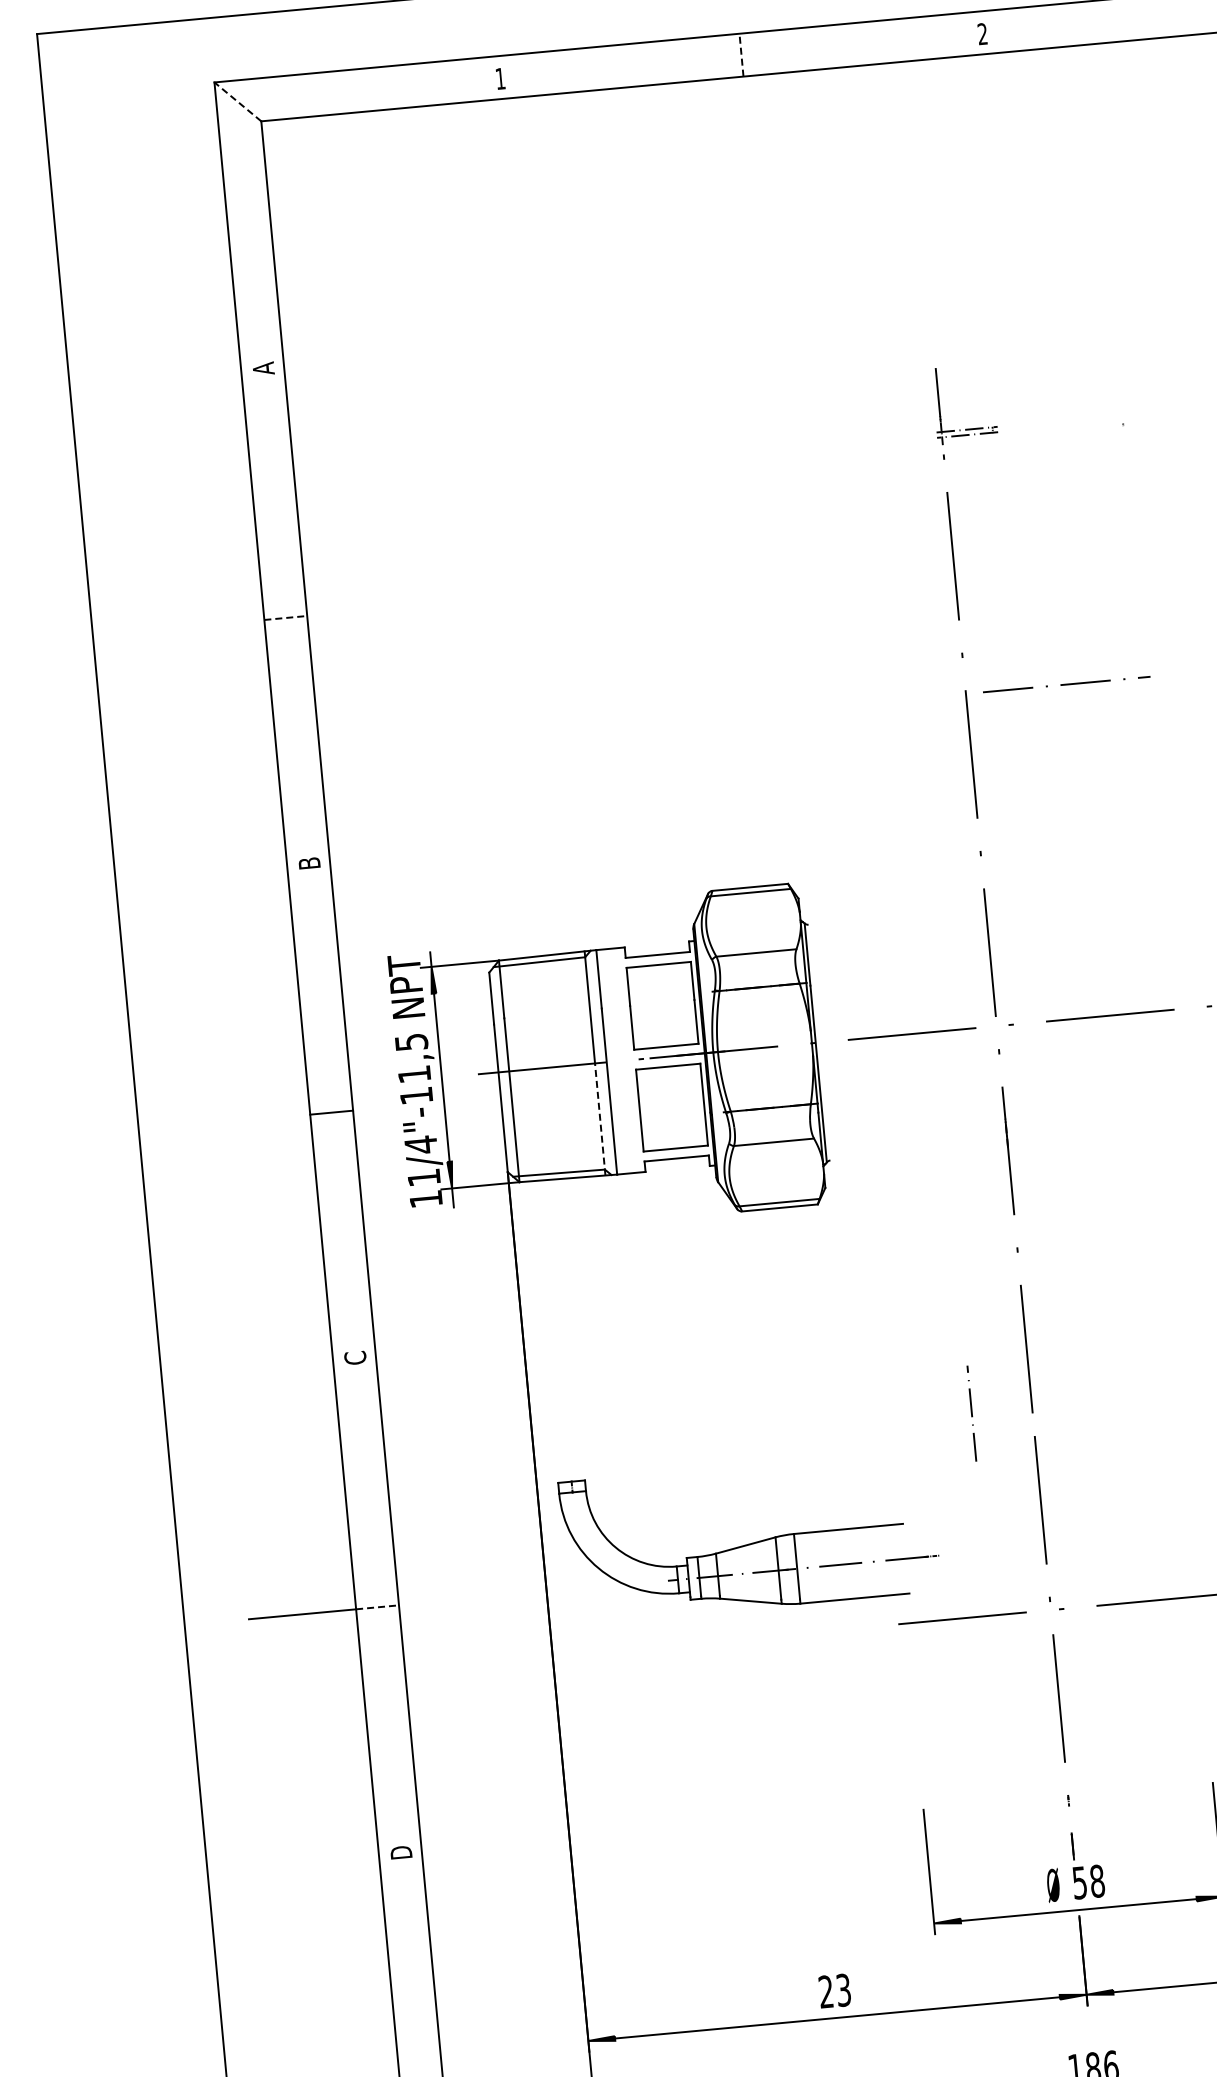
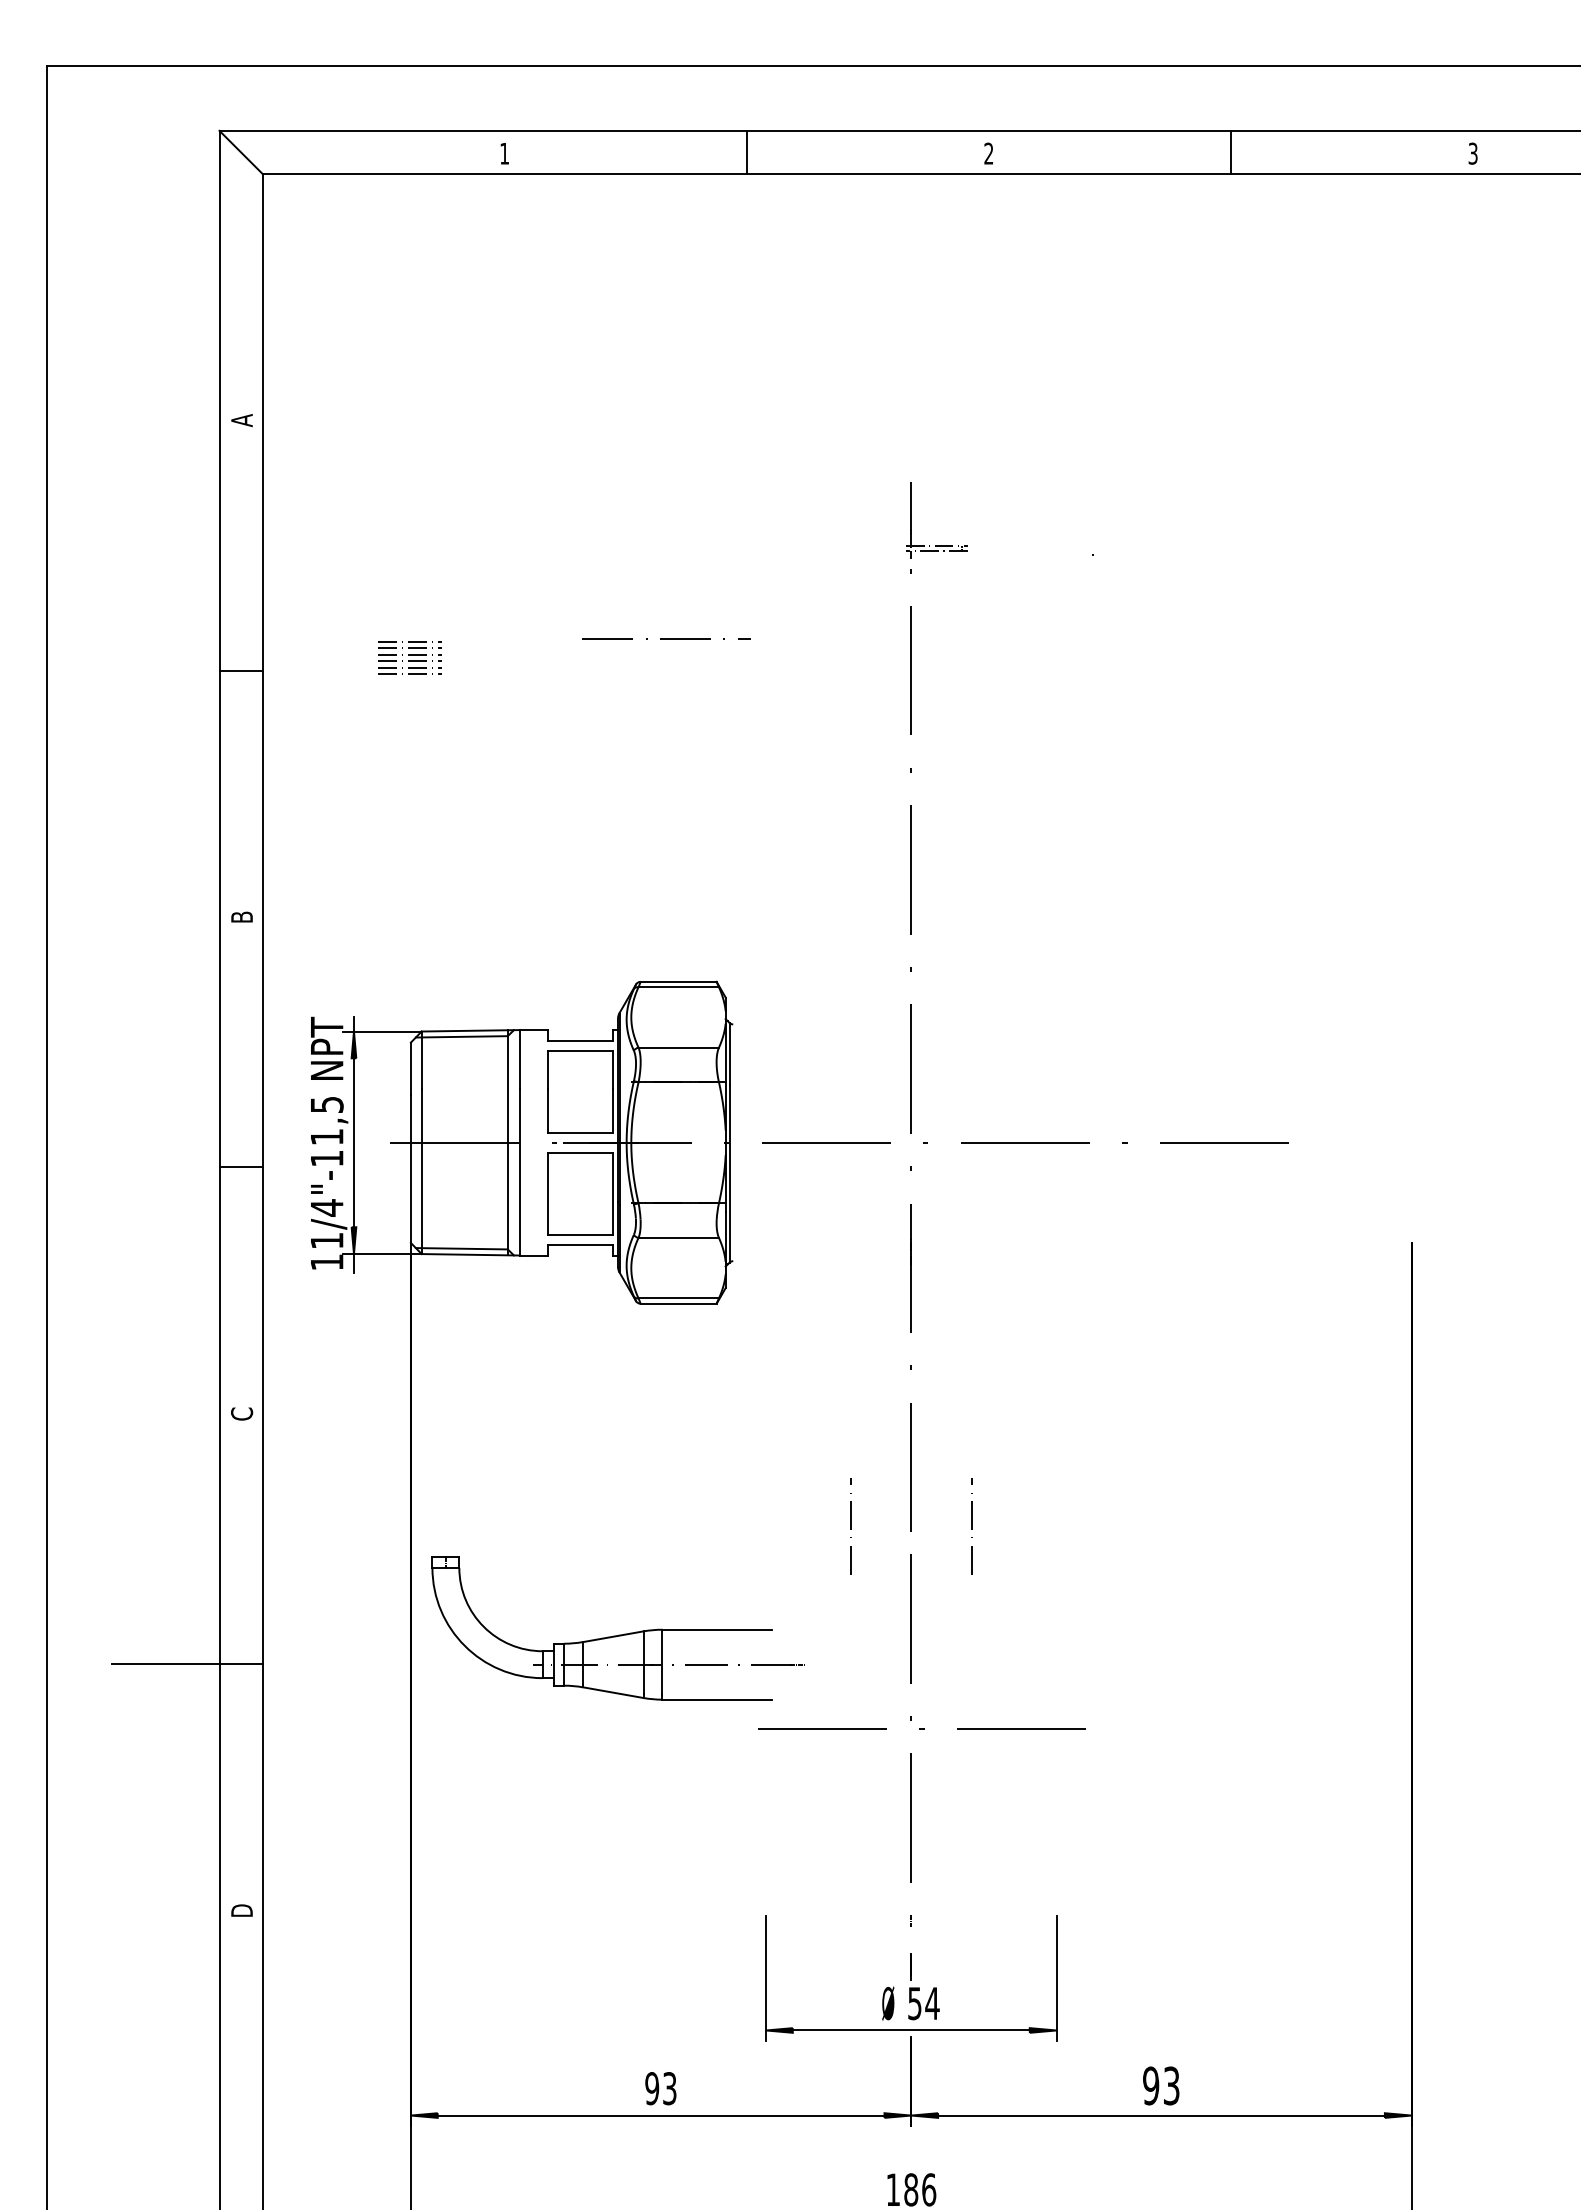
line: (741, 55) -> (746, 152), dashed -> solid
line: (237, 102) -> (240, 152), dashed -> solid
part: (452, 589) -> (409, 657), added
line: (286, 617) -> (241, 670), dashed -> solid
line: (1066, 683) -> (666, 638), moved
line: (599, 1118) -> (507, 1198), dashed -> solid
line: (1092, 1402) -> (971, 1526), added
line: (378, 1607) -> (241, 1664), dashed -> solid
text: (1097, 1881) -> (932, 2003), 58 -> 54
text: (826, 1991) -> (652, 2088), 23 -> 93

